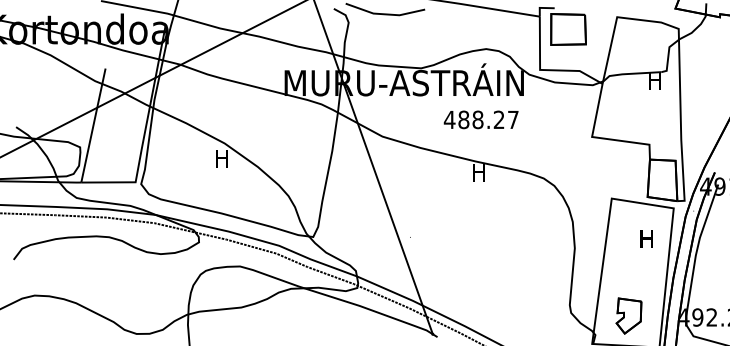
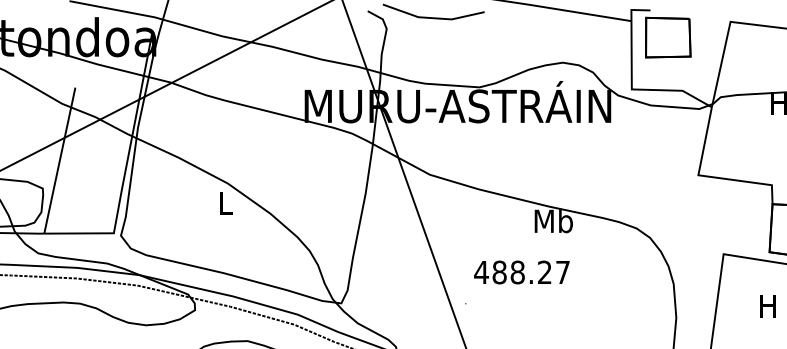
text: (480, 119) -> (520, 271), moved
text: (221, 158) -> (223, 202), H -> L
text: (479, 173) -> (554, 222), H -> Mb

